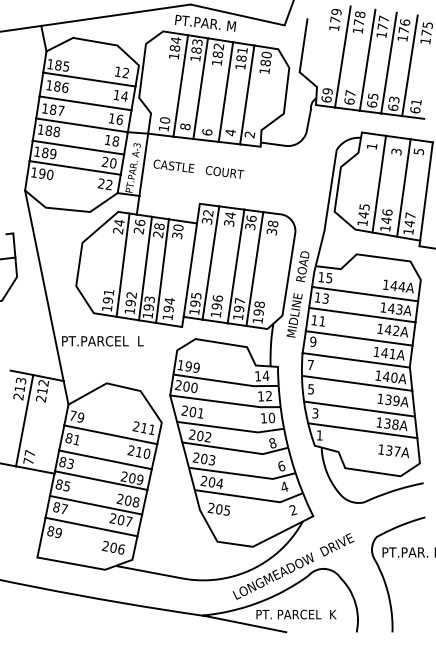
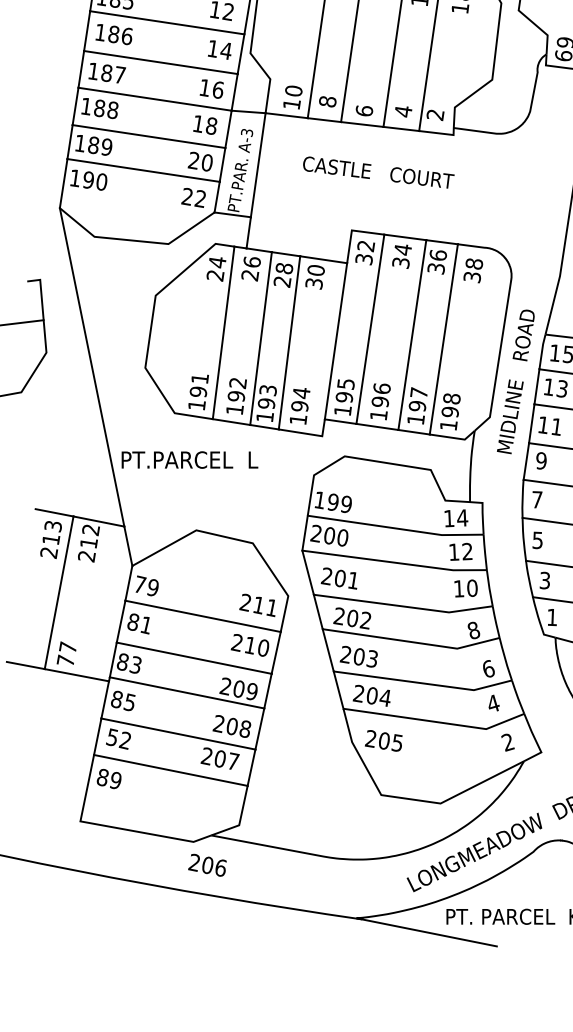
text: (198, 168) -> (378, 171), moved
text: (60, 507) -> (119, 737), 87 -> 52
text: (113, 547) -> (207, 864), moved

